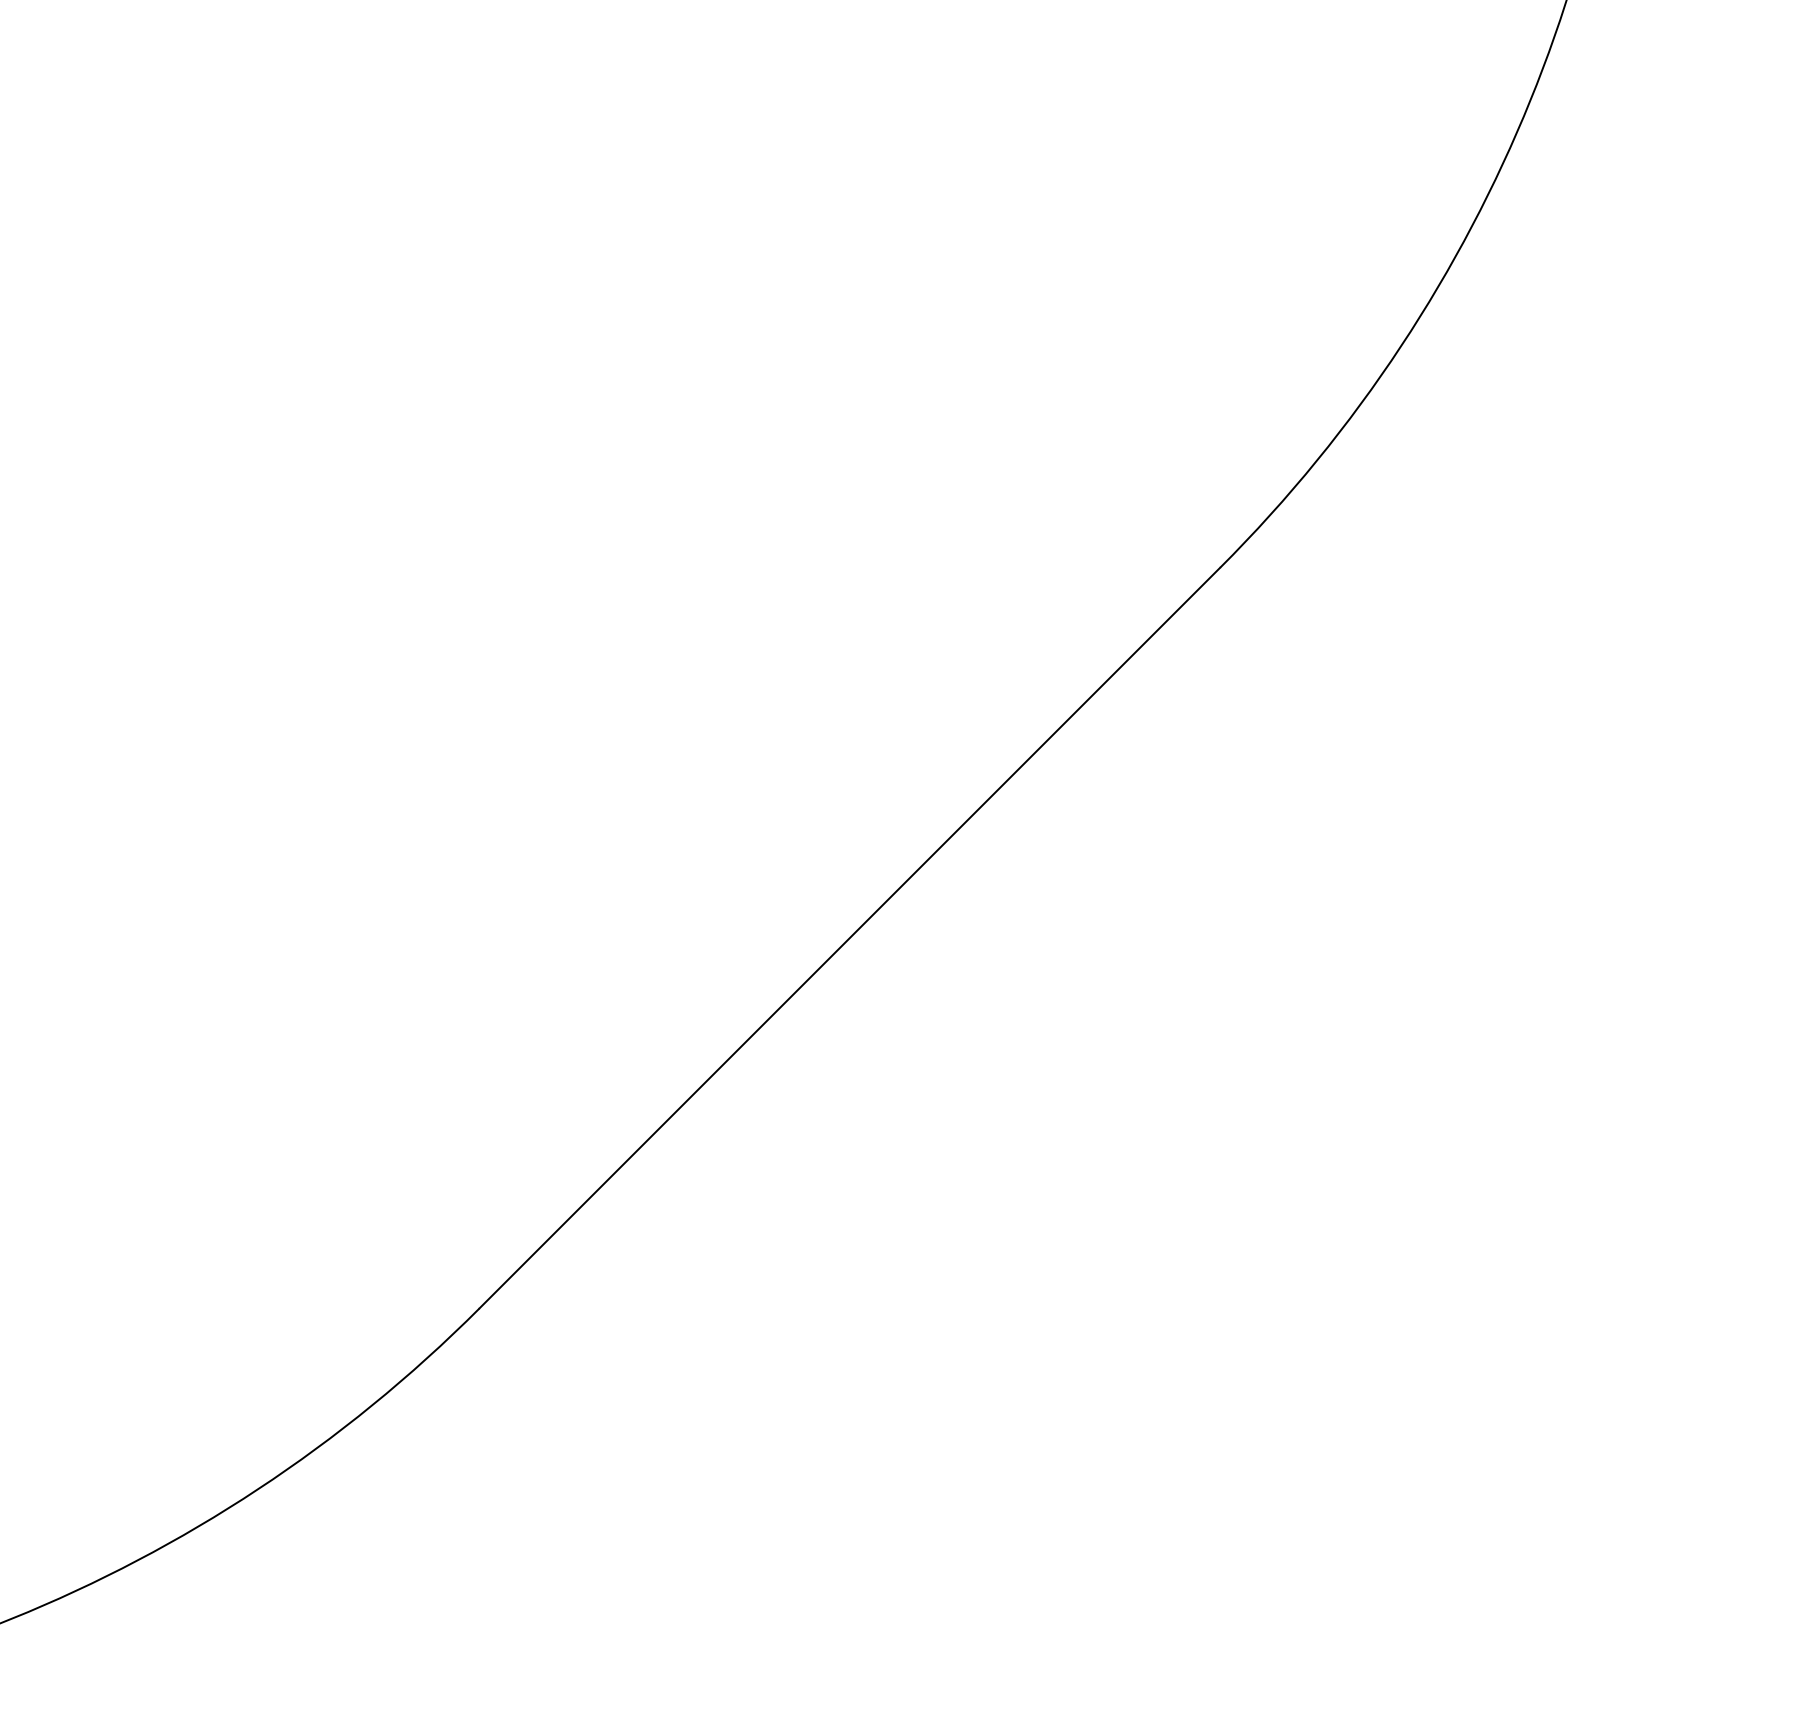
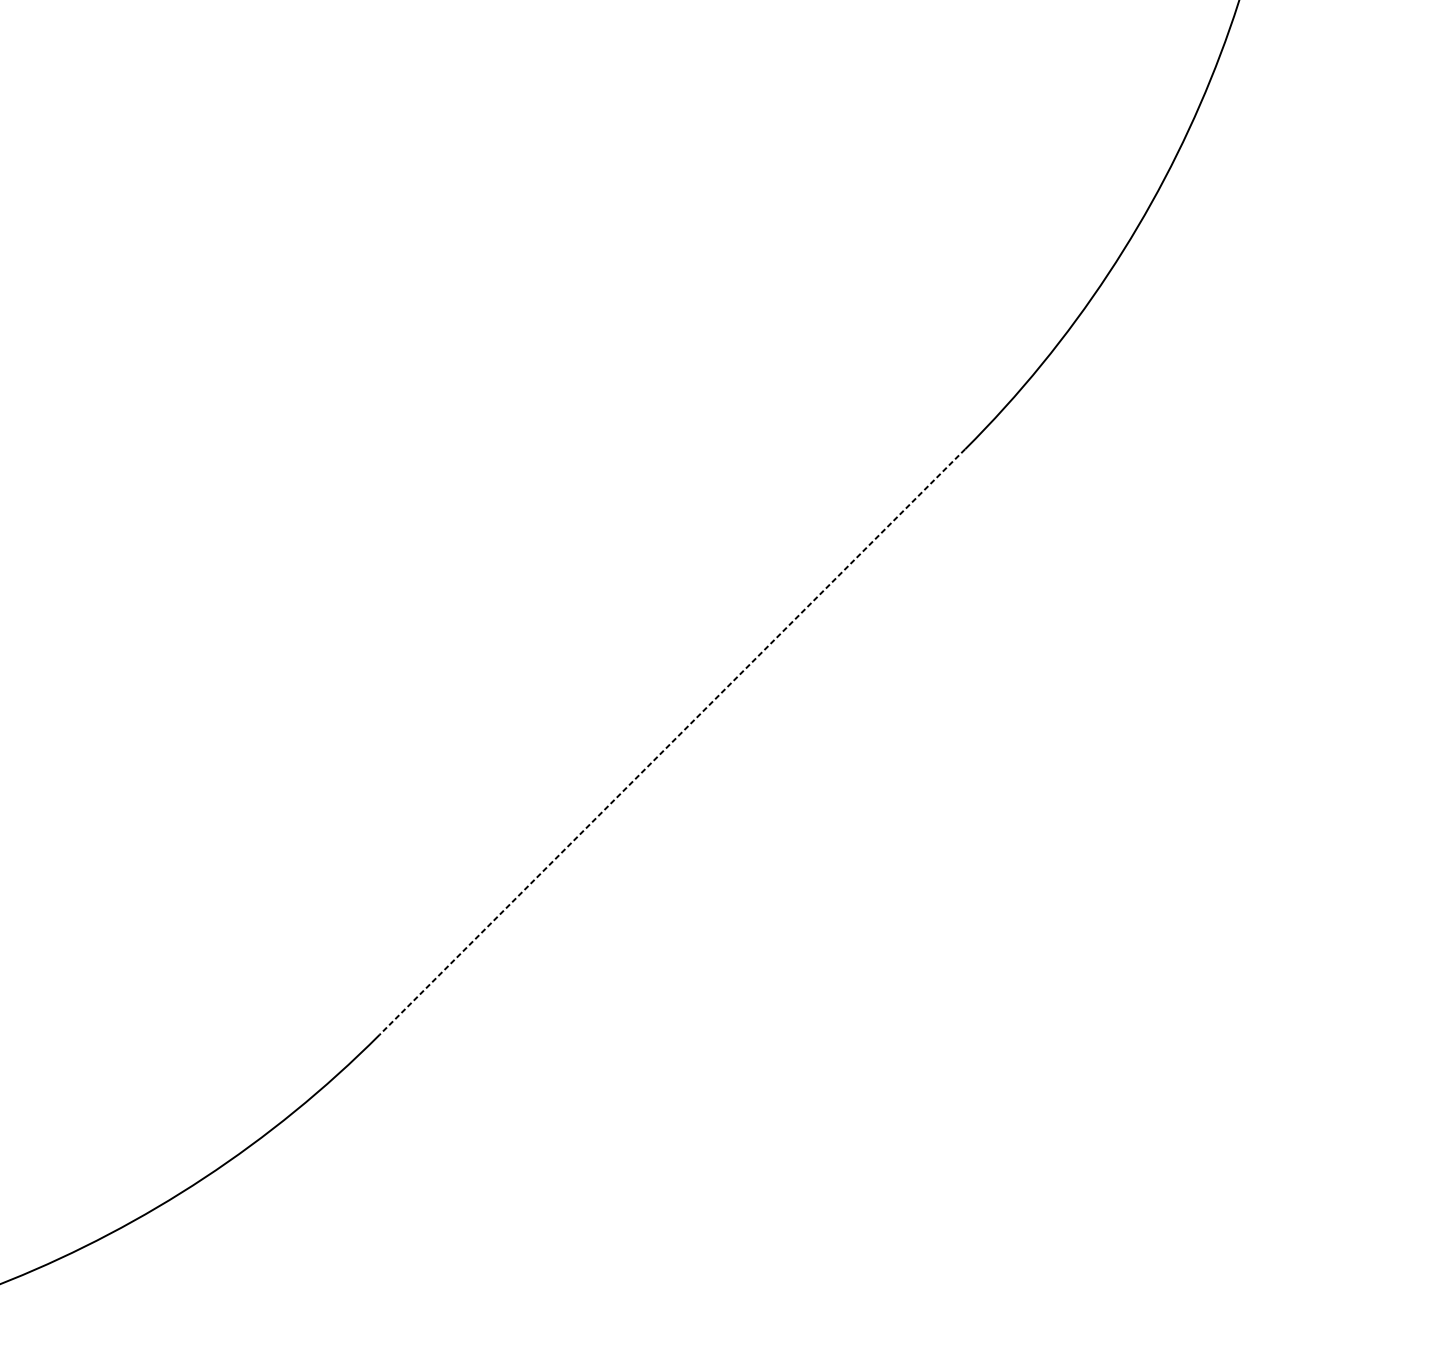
line: (849, 938) -> (672, 742), solid -> dashed

